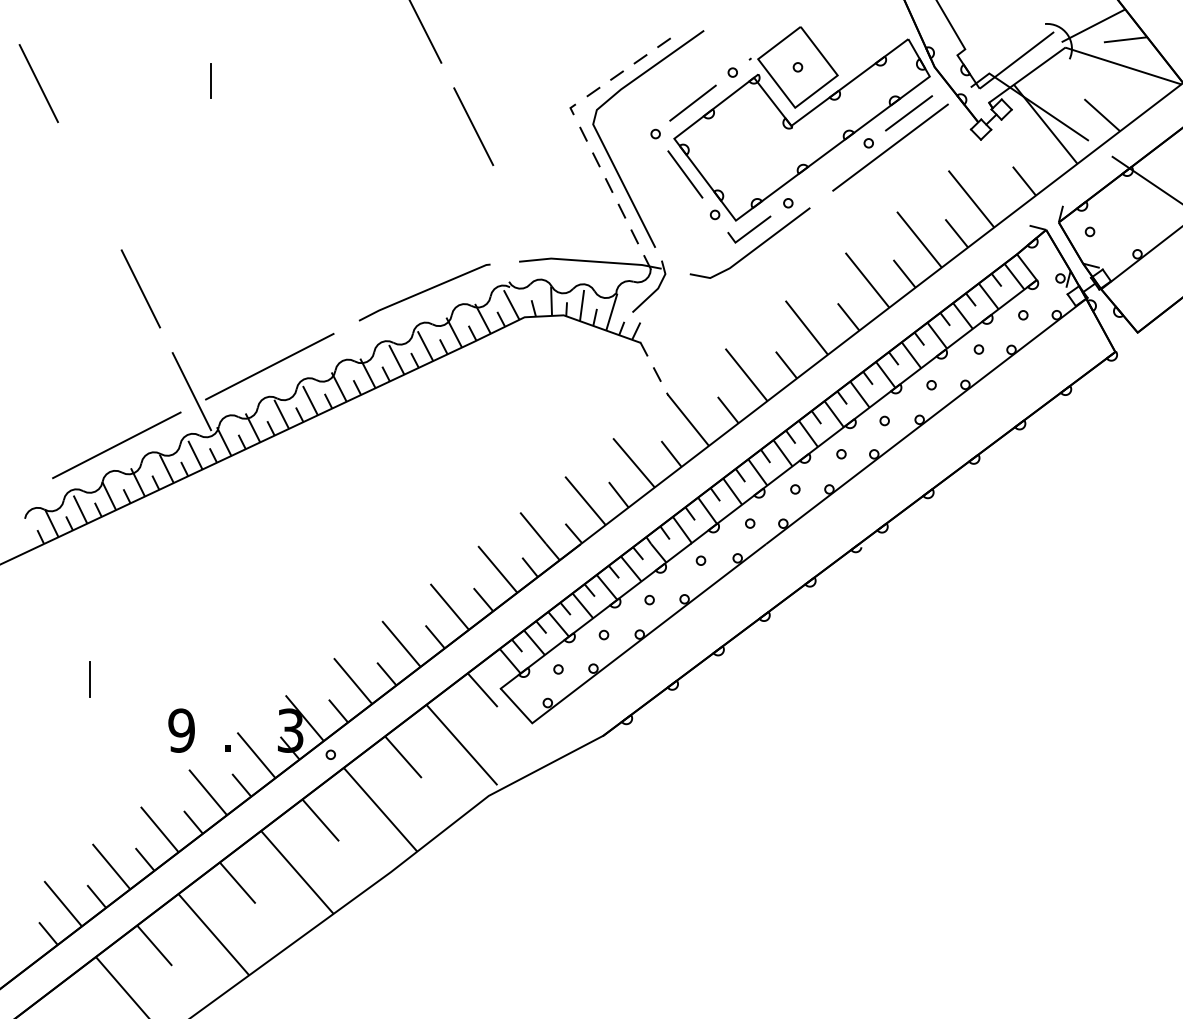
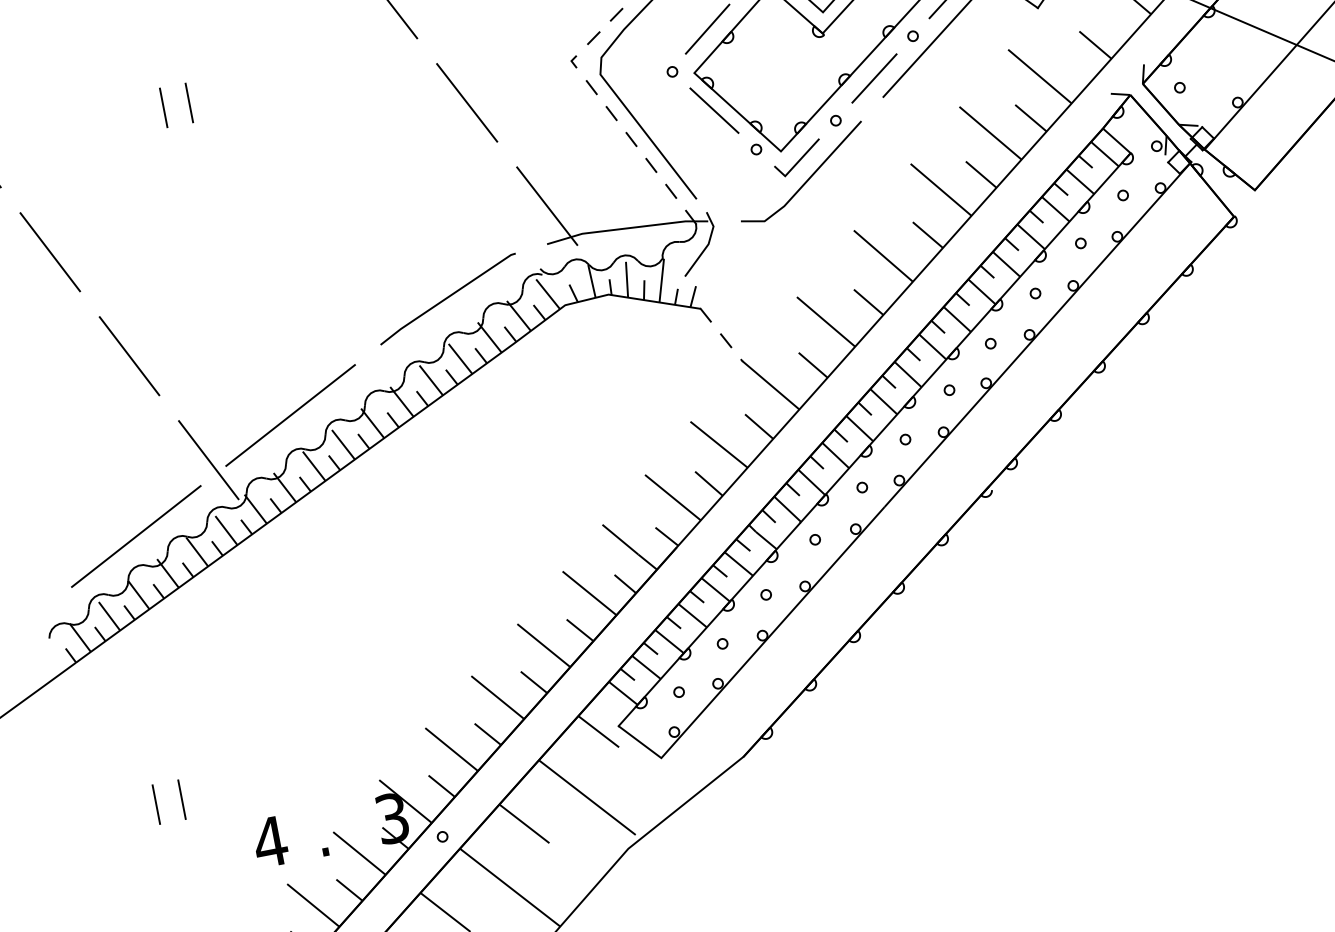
line: (234, 80) -> (189, 102), added
line: (828, 173) -> (874, 78), added
line: (89, 185) -> (49, 251), added
line: (525, 228) -> (547, 205), added
line: (112, 679) -> (181, 799), added
text: (181, 730) -> (270, 841), 9 -> 4

